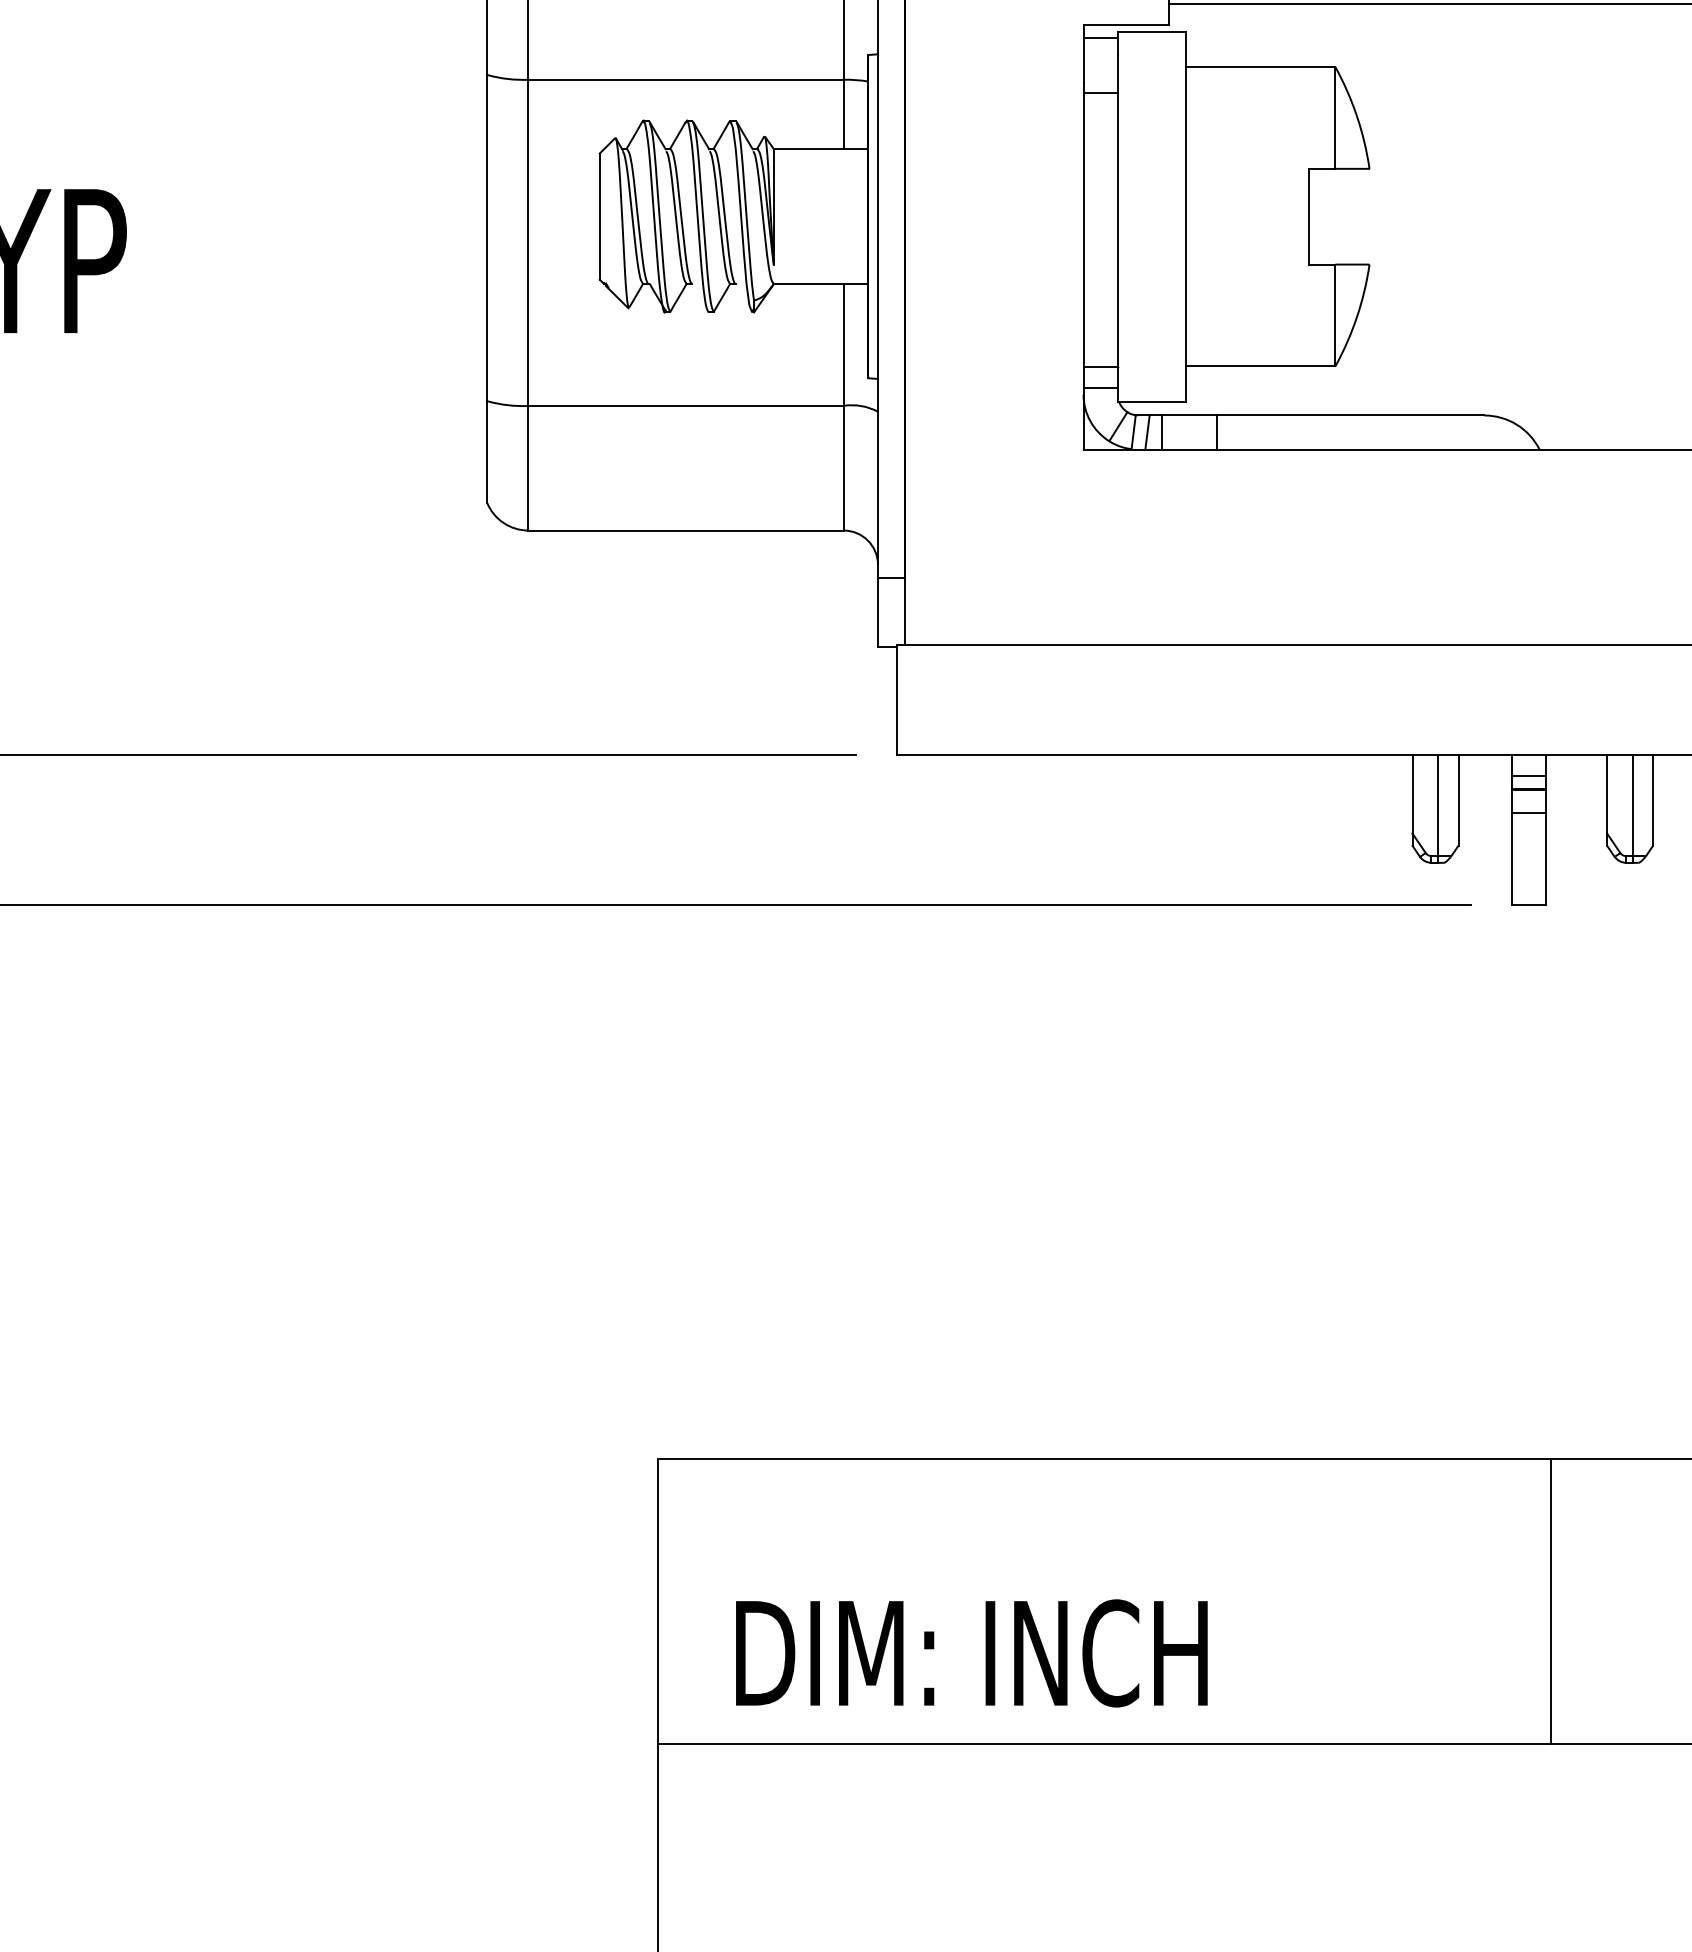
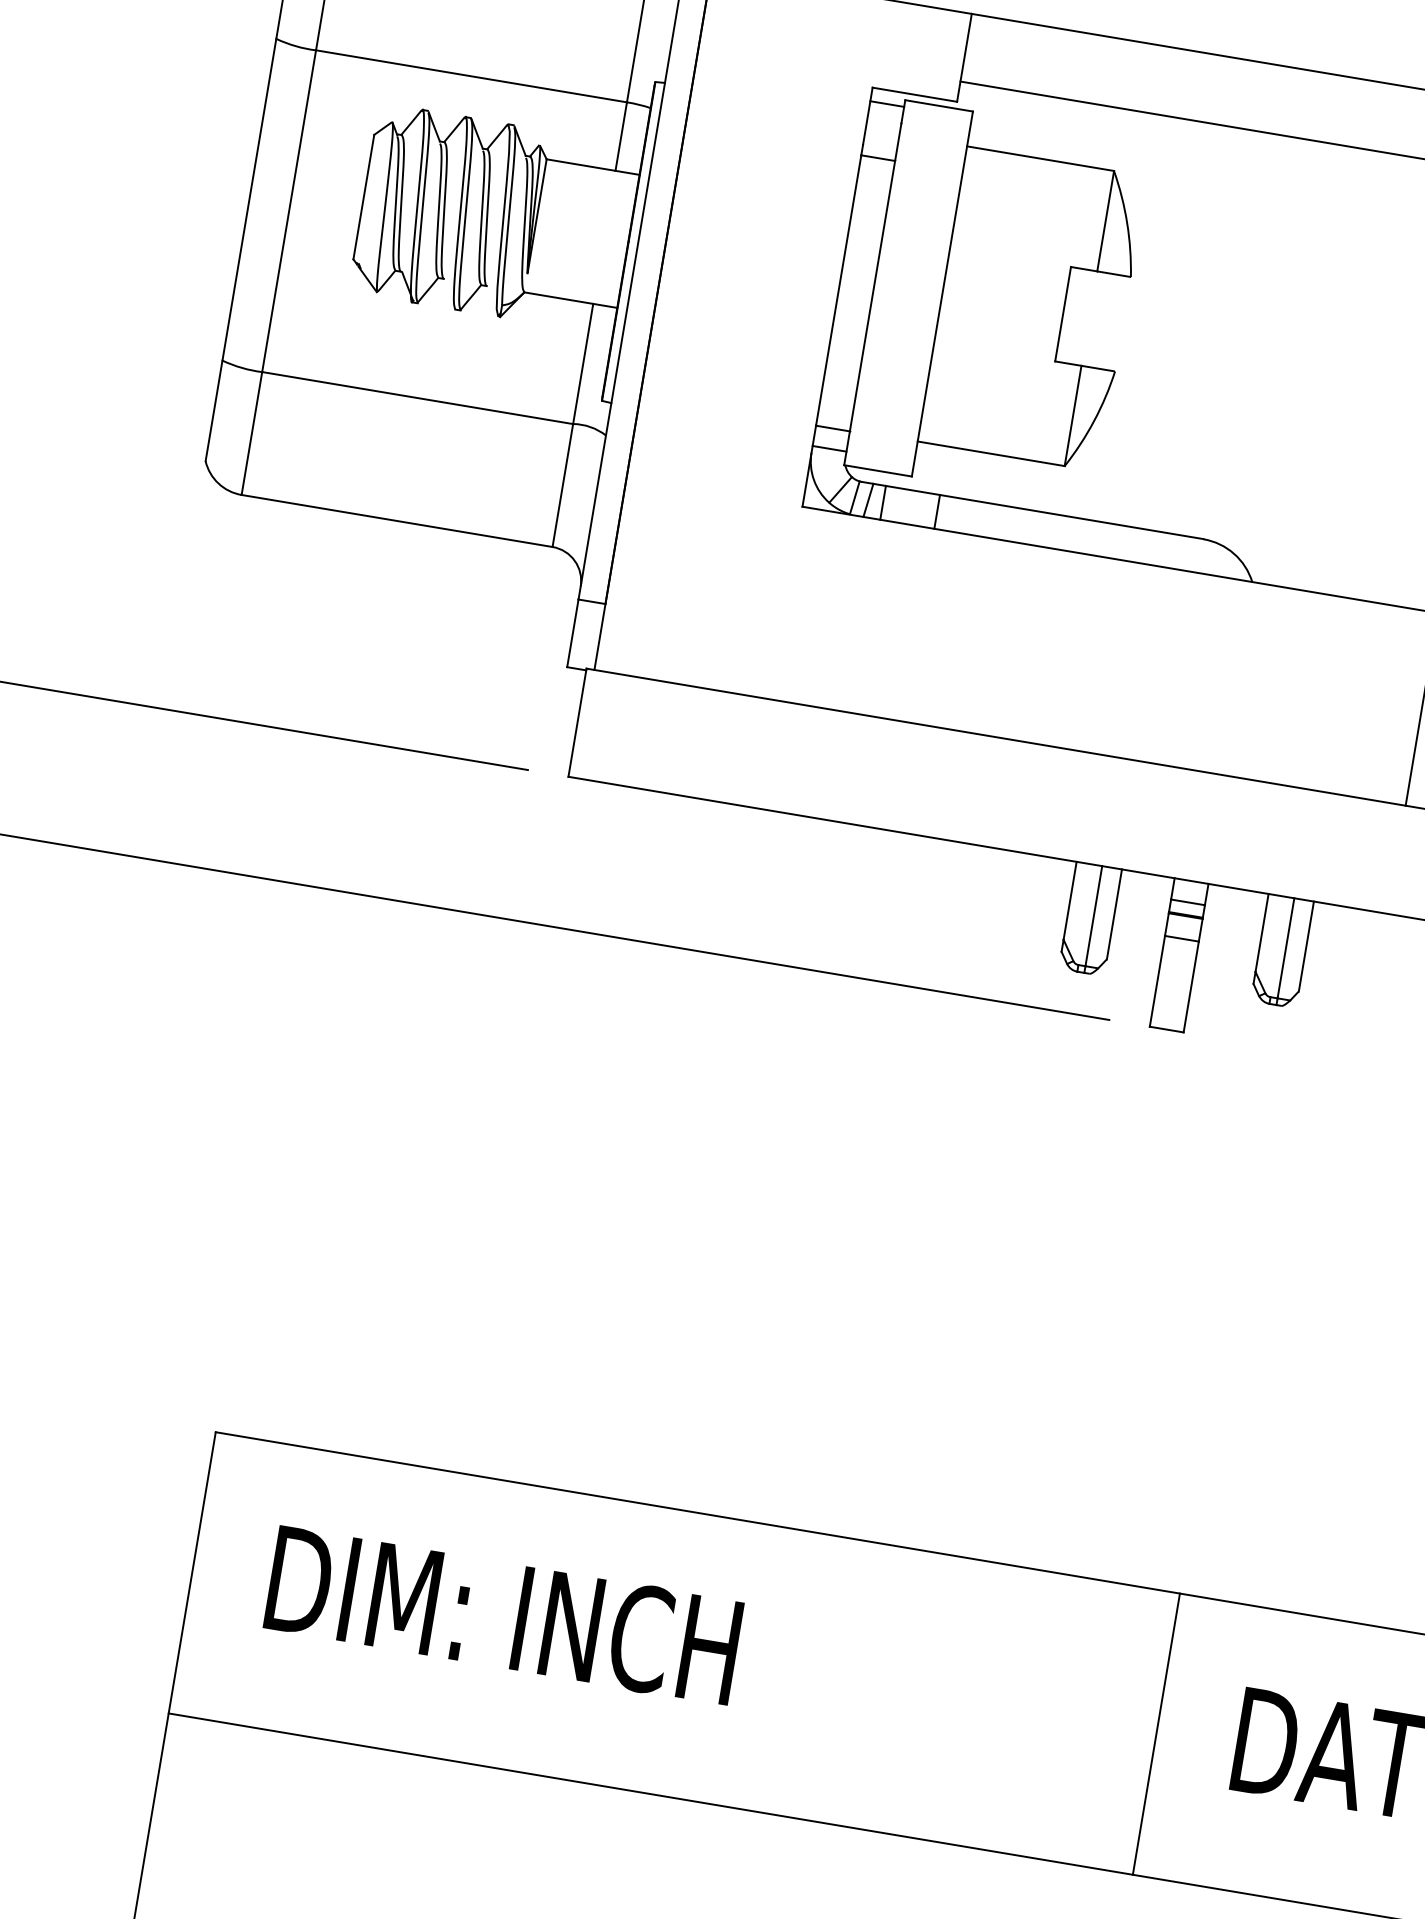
line: (1551, 1601) -> (1156, 1733), moved
text: (971, 1653) -> (503, 1615), moved

